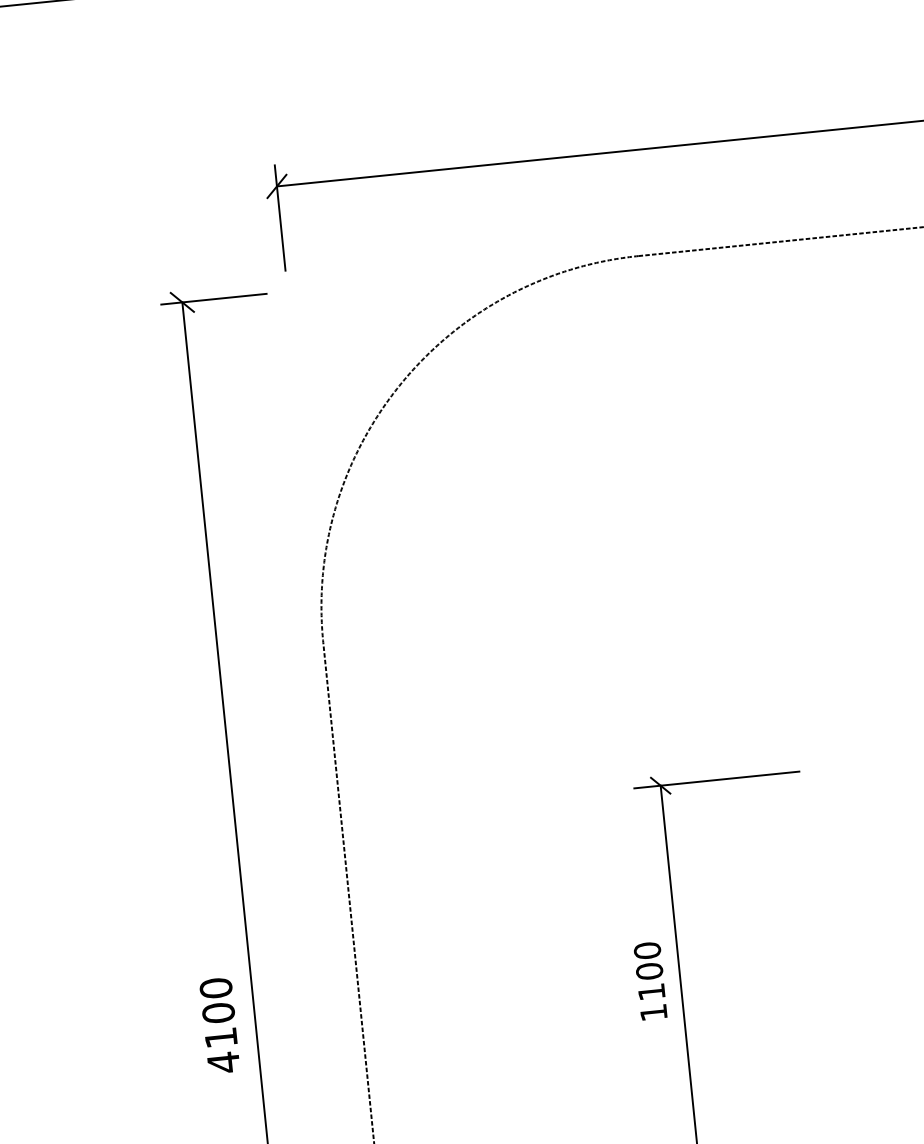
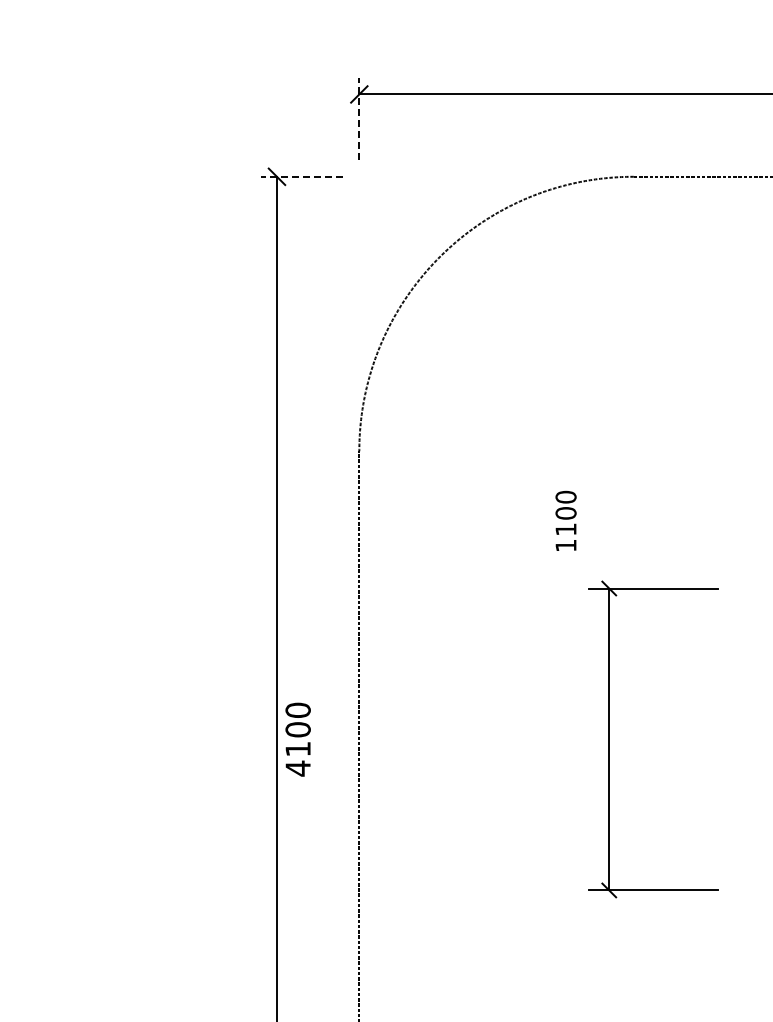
line: (280, 217) -> (359, 118), solid -> dashed
line: (213, 298) -> (301, 176), solid -> dashed
text: (649, 980) -> (565, 520), moved
text: (219, 1025) -> (297, 739), moved

